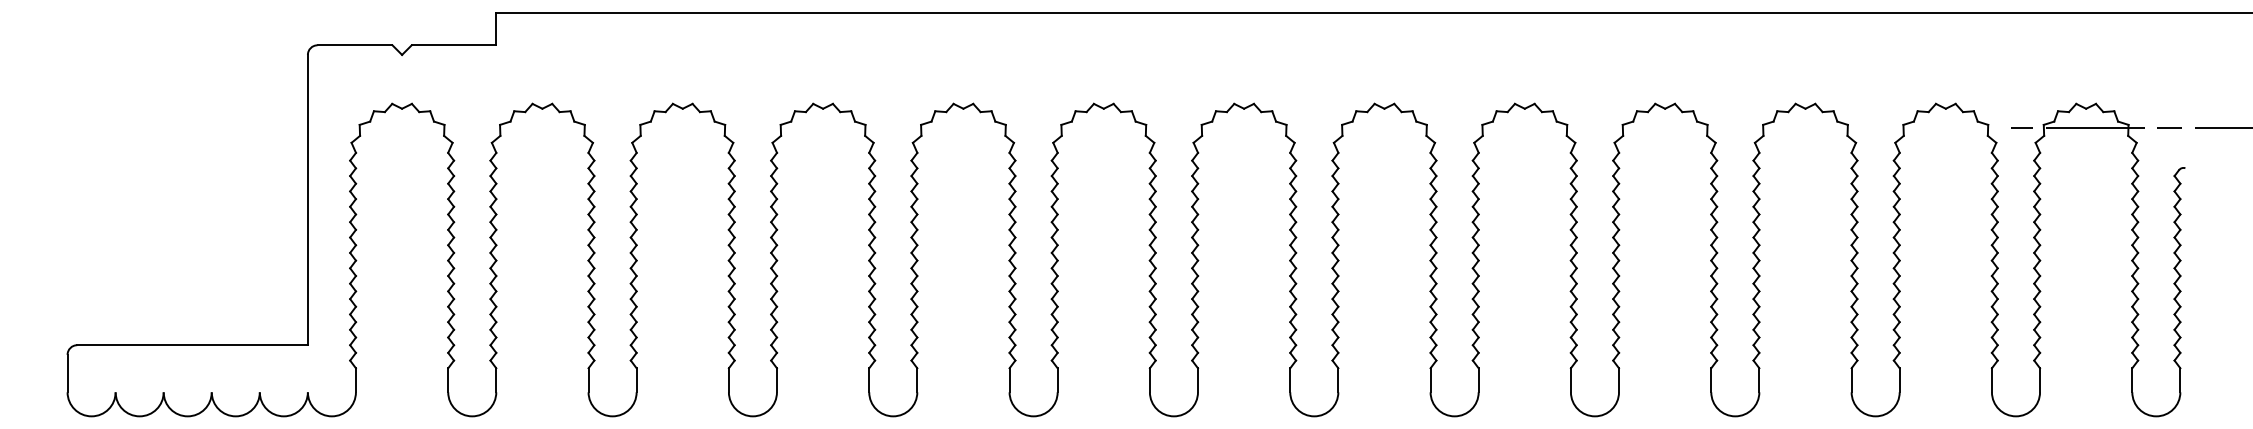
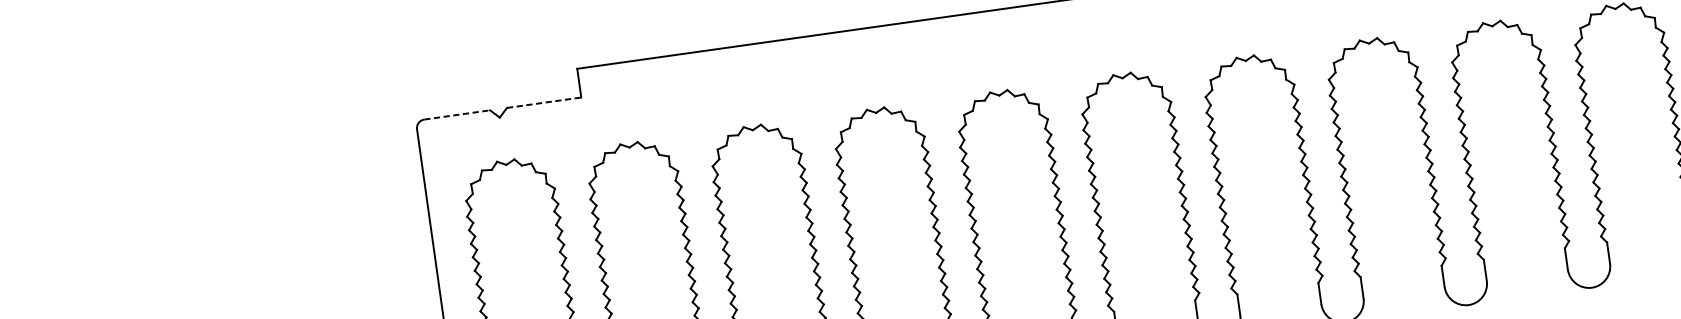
line: (355, 45) -> (457, 115), solid -> dashed
line: (454, 45) -> (544, 102), solid -> dashed

